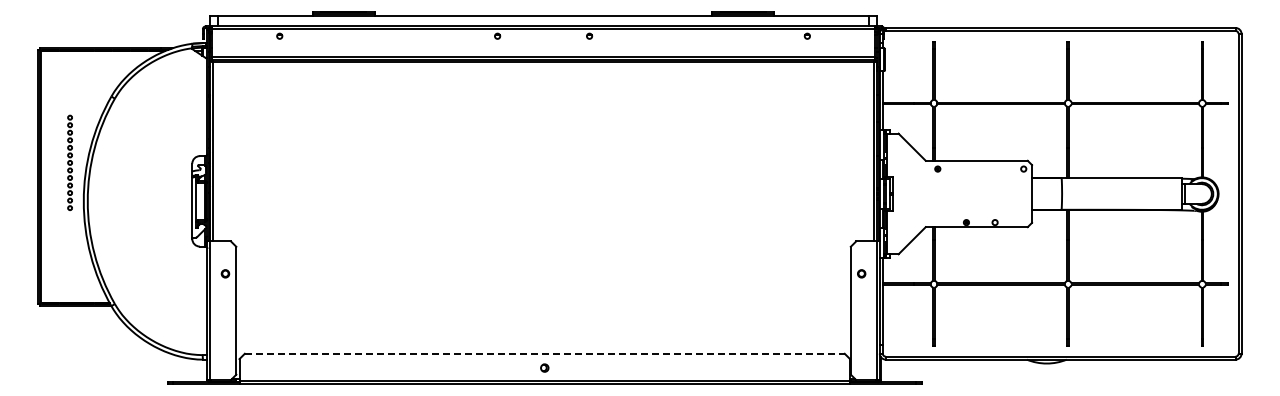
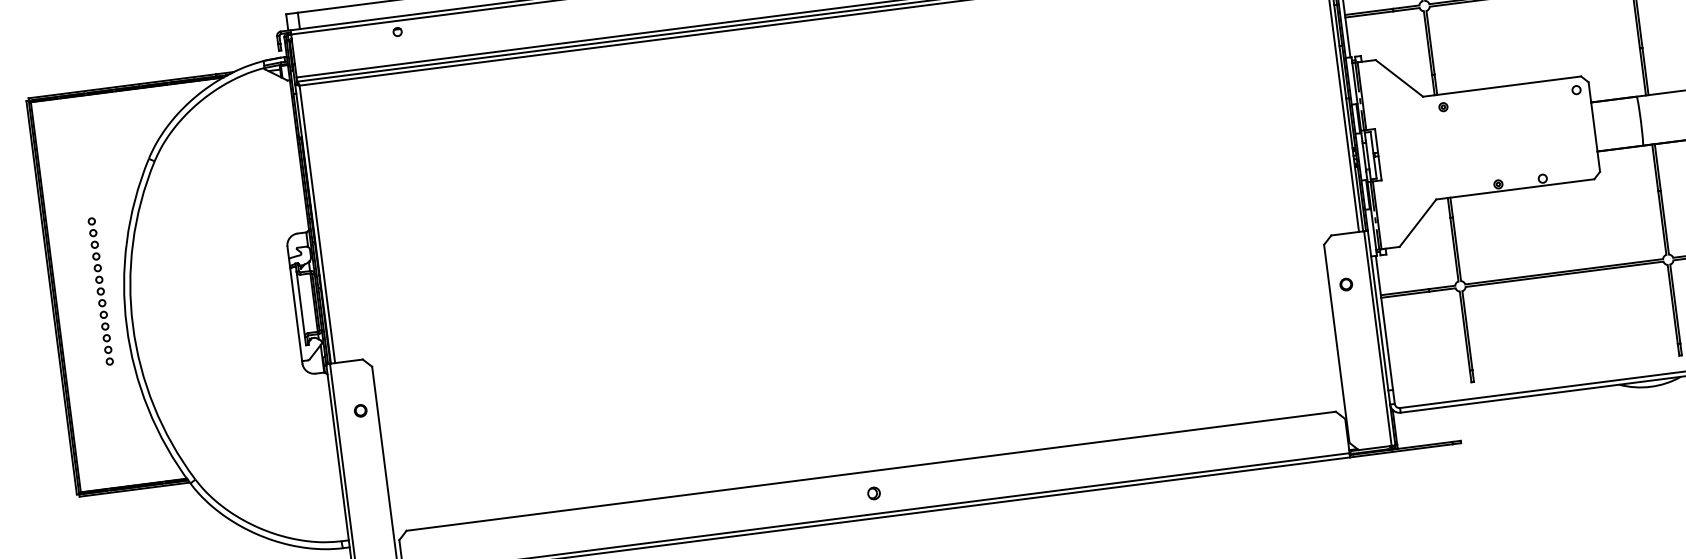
part: (69, 162) -> (99, 290), moved
line: (544, 353) -> (870, 470), dashed -> solid

